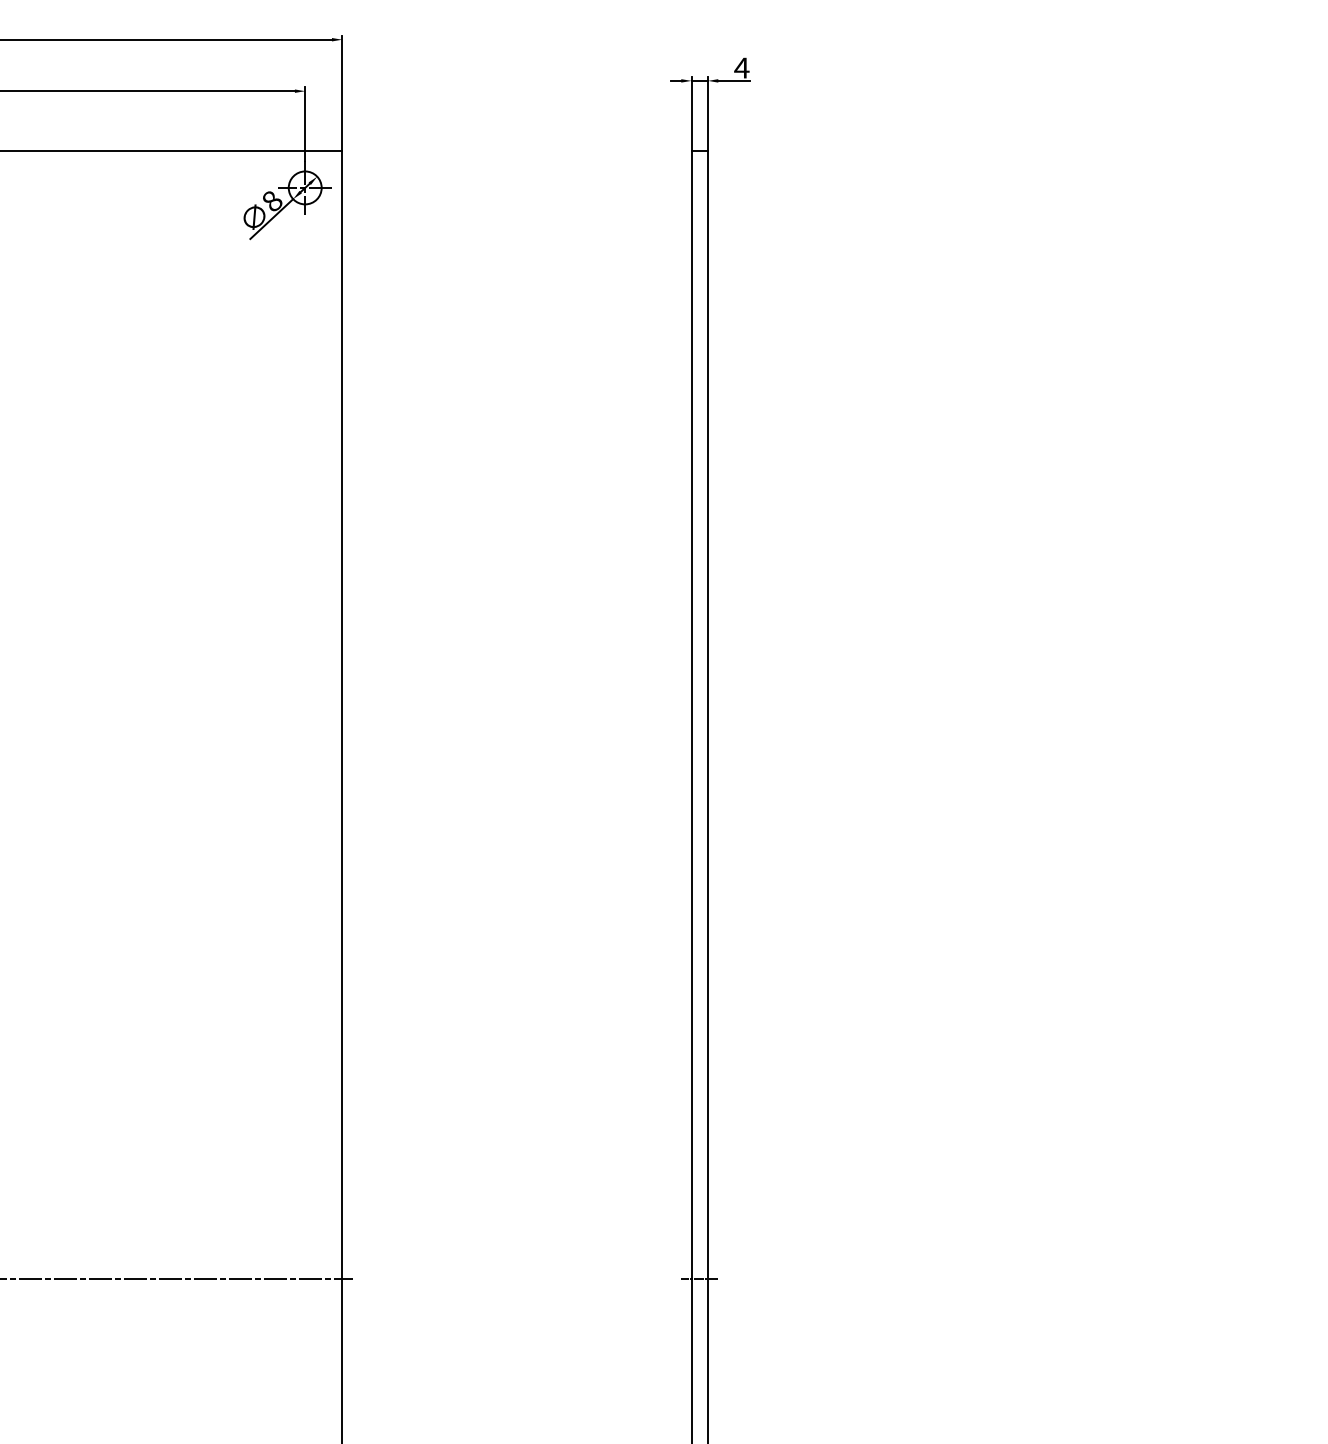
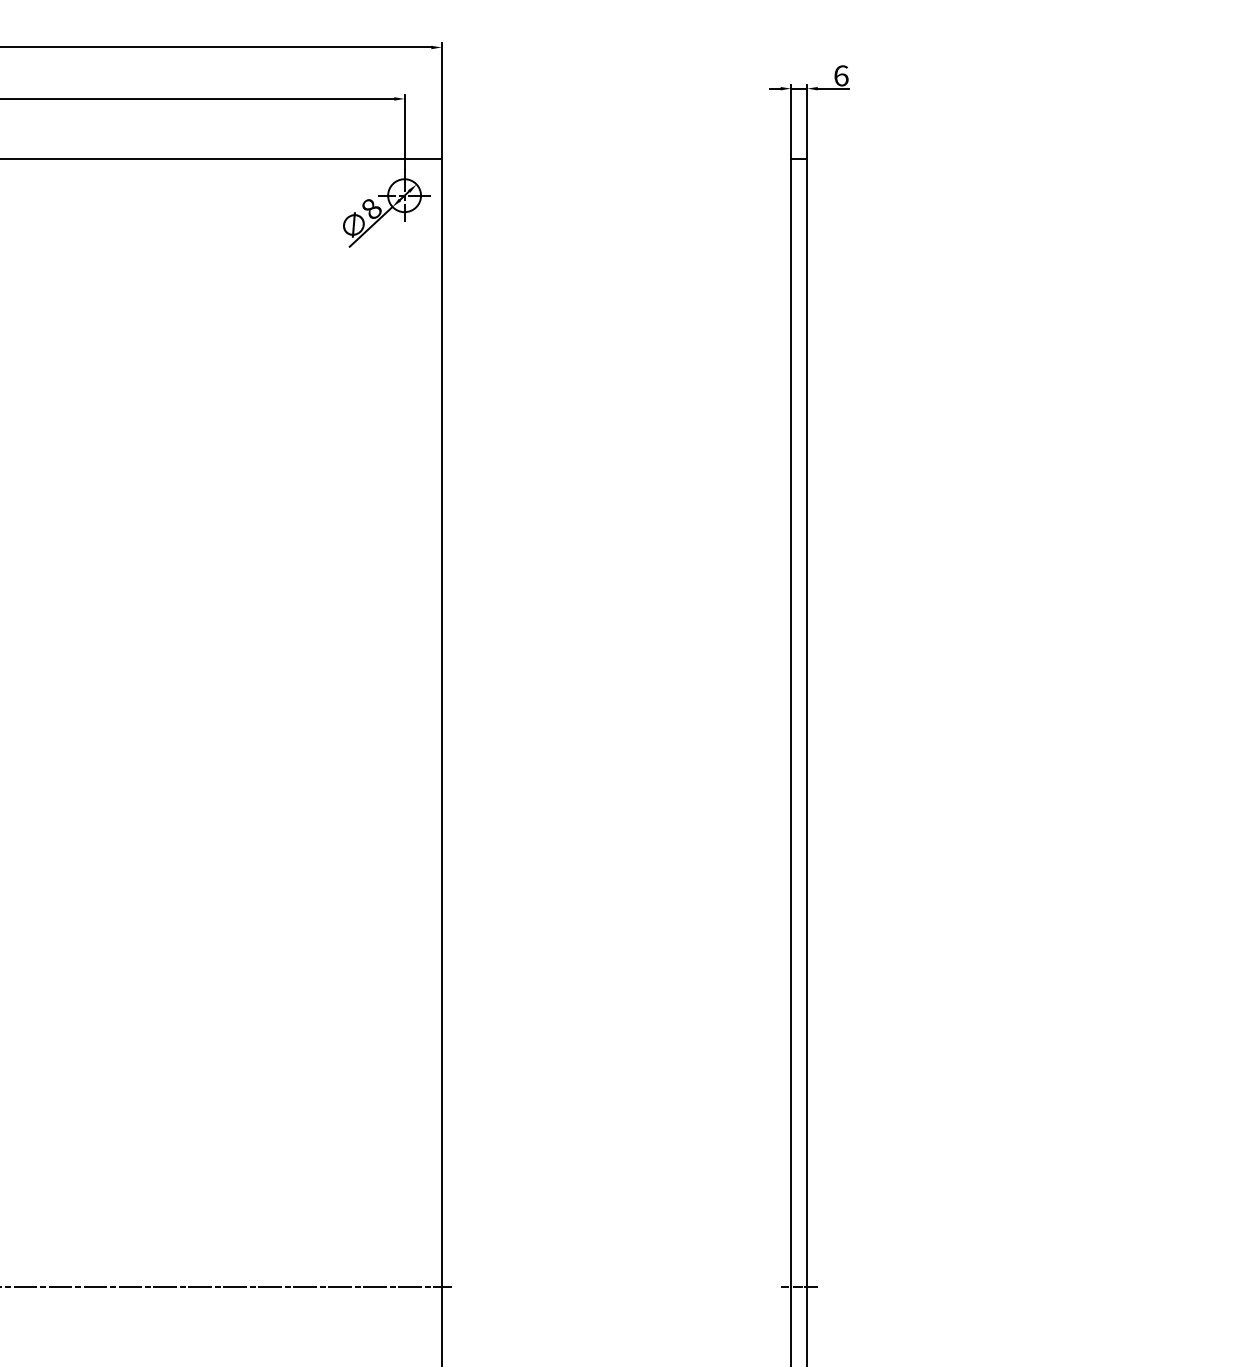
text: (741, 67) -> (840, 75), 4 -> 6

